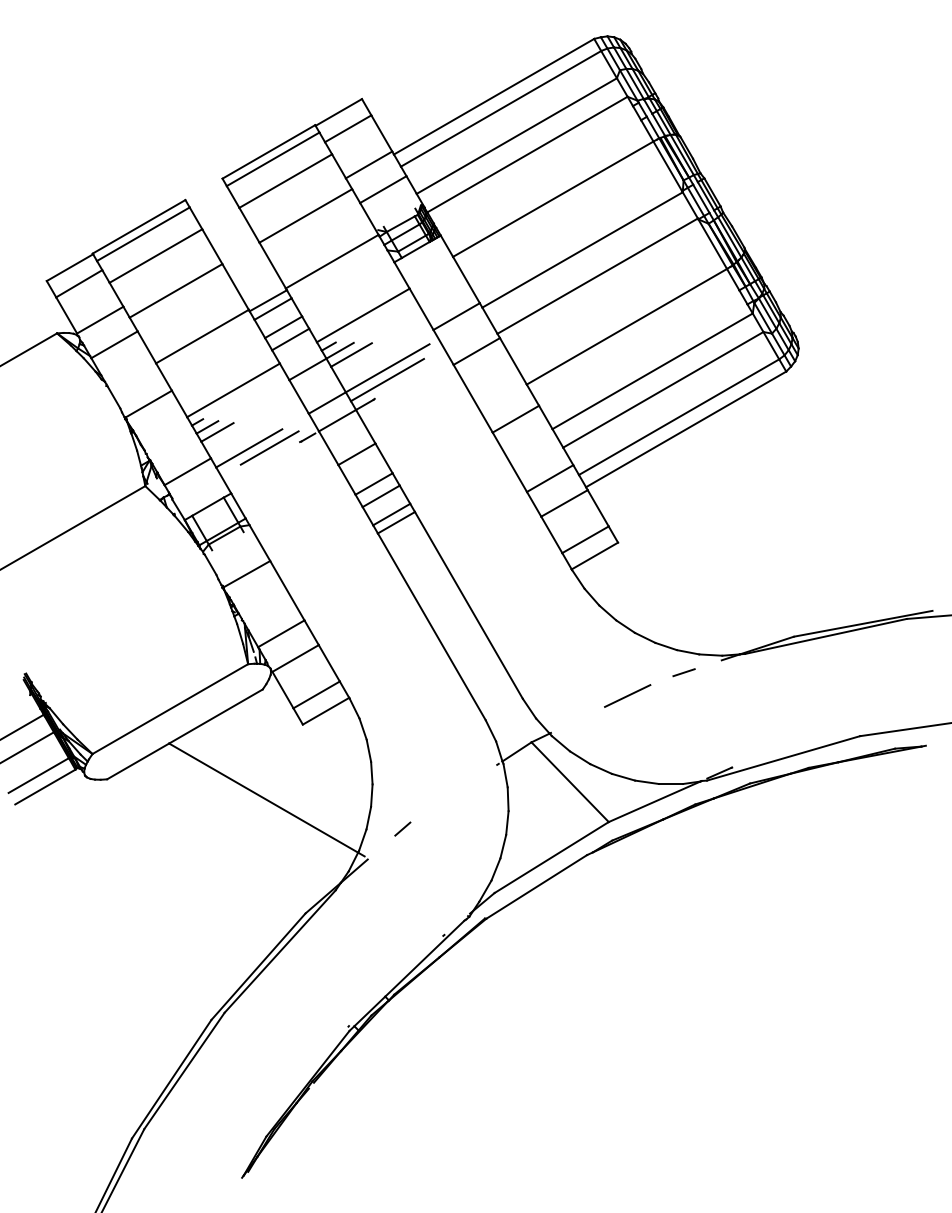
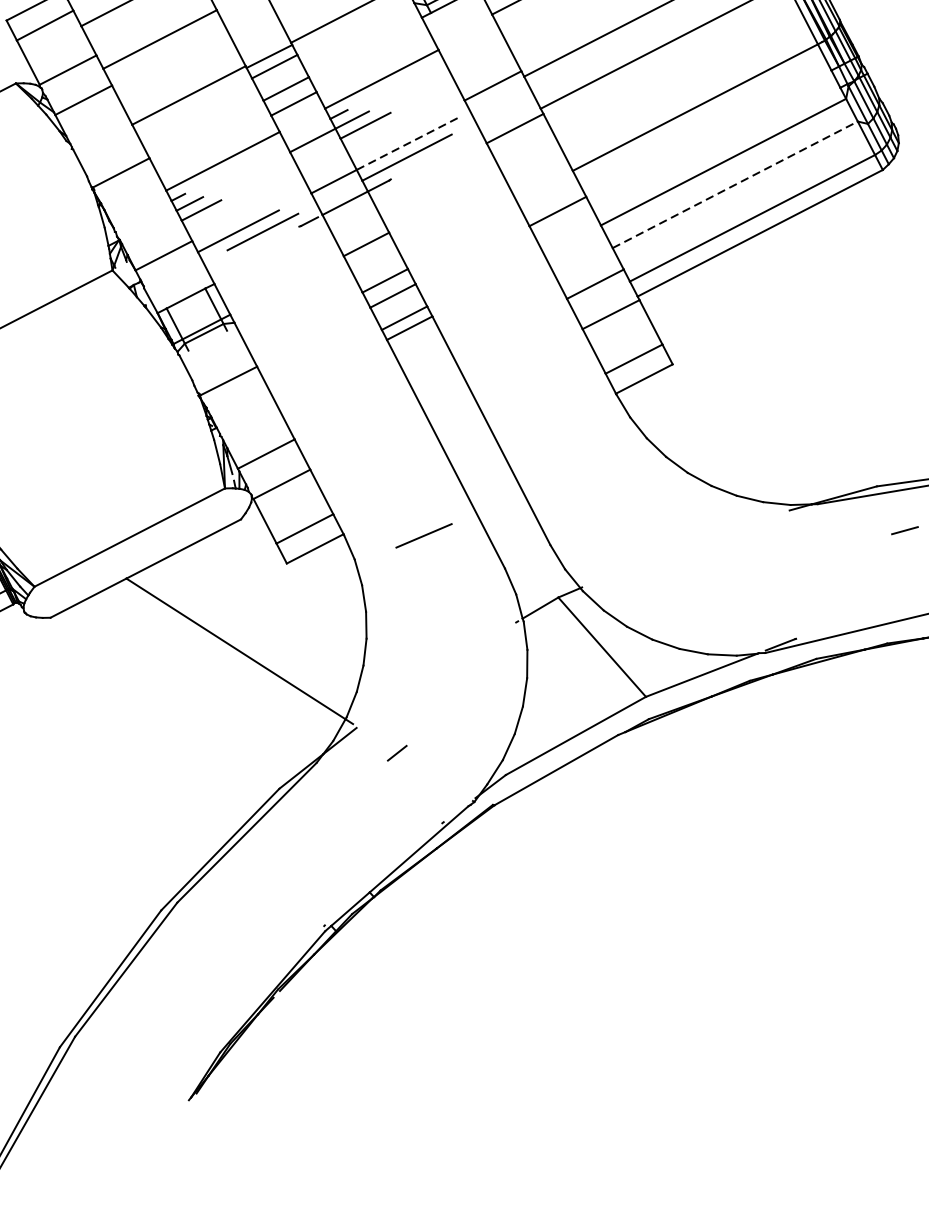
line: (388, 368) -> (408, 143), solid -> dashed
line: (663, 389) -> (735, 184), solid -> dashed
line: (683, 672) -> (904, 530), moved
line: (627, 695) -> (423, 535), moved
line: (402, 828) -> (396, 752), moved

